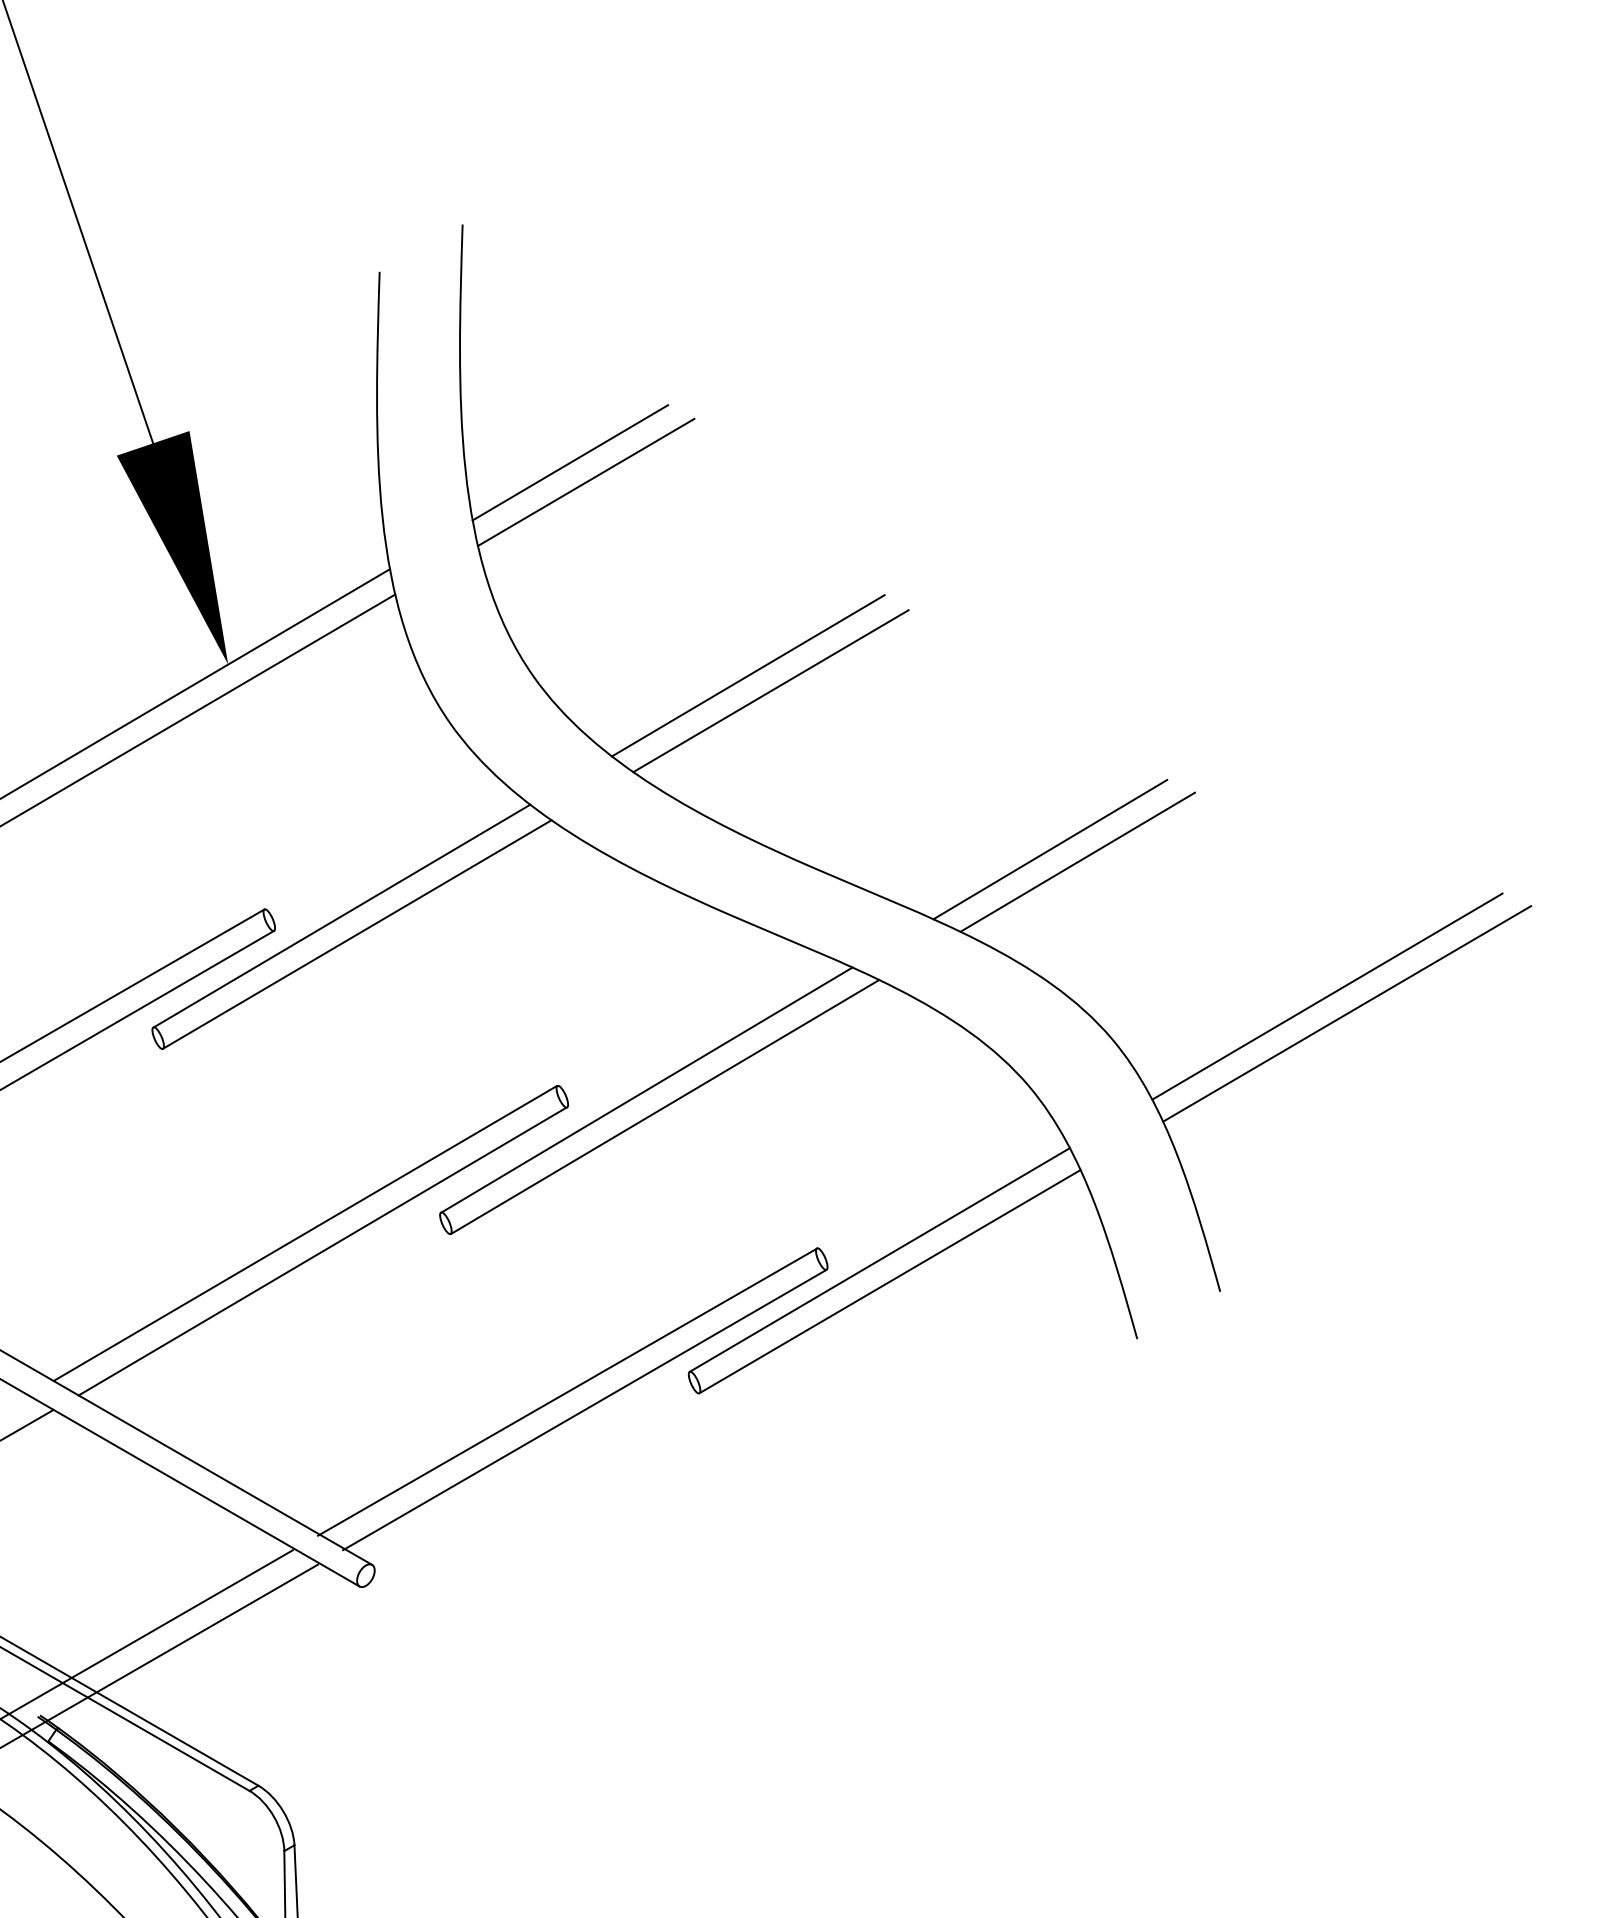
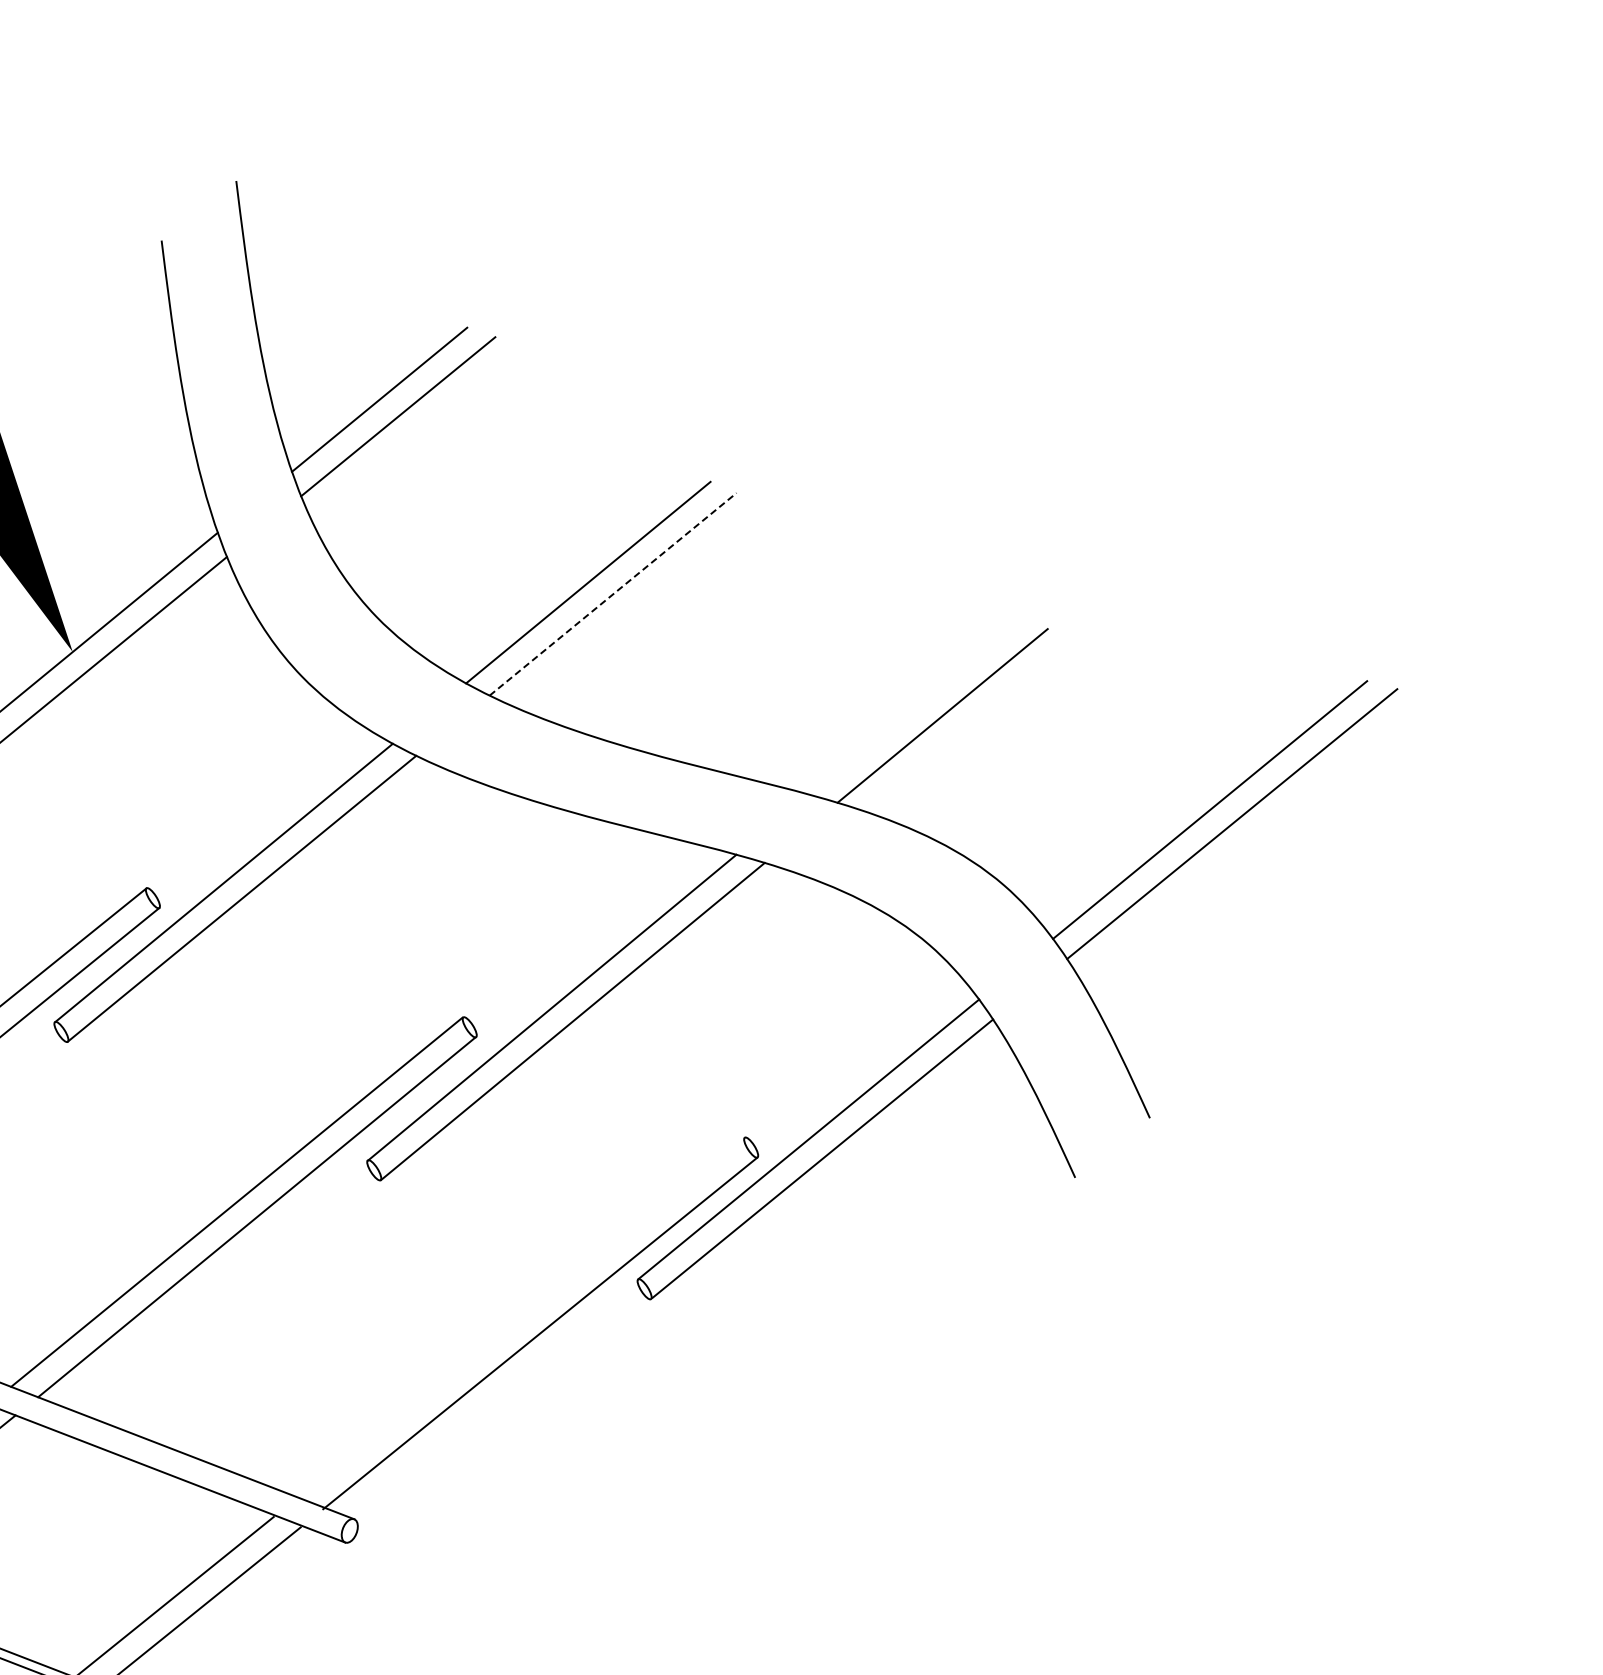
line: (770, 691) -> (612, 594), solid -> dashed
line: (1050, 849) -> (913, 707), removed
line: (567, 1391) -> (520, 1317), removed

